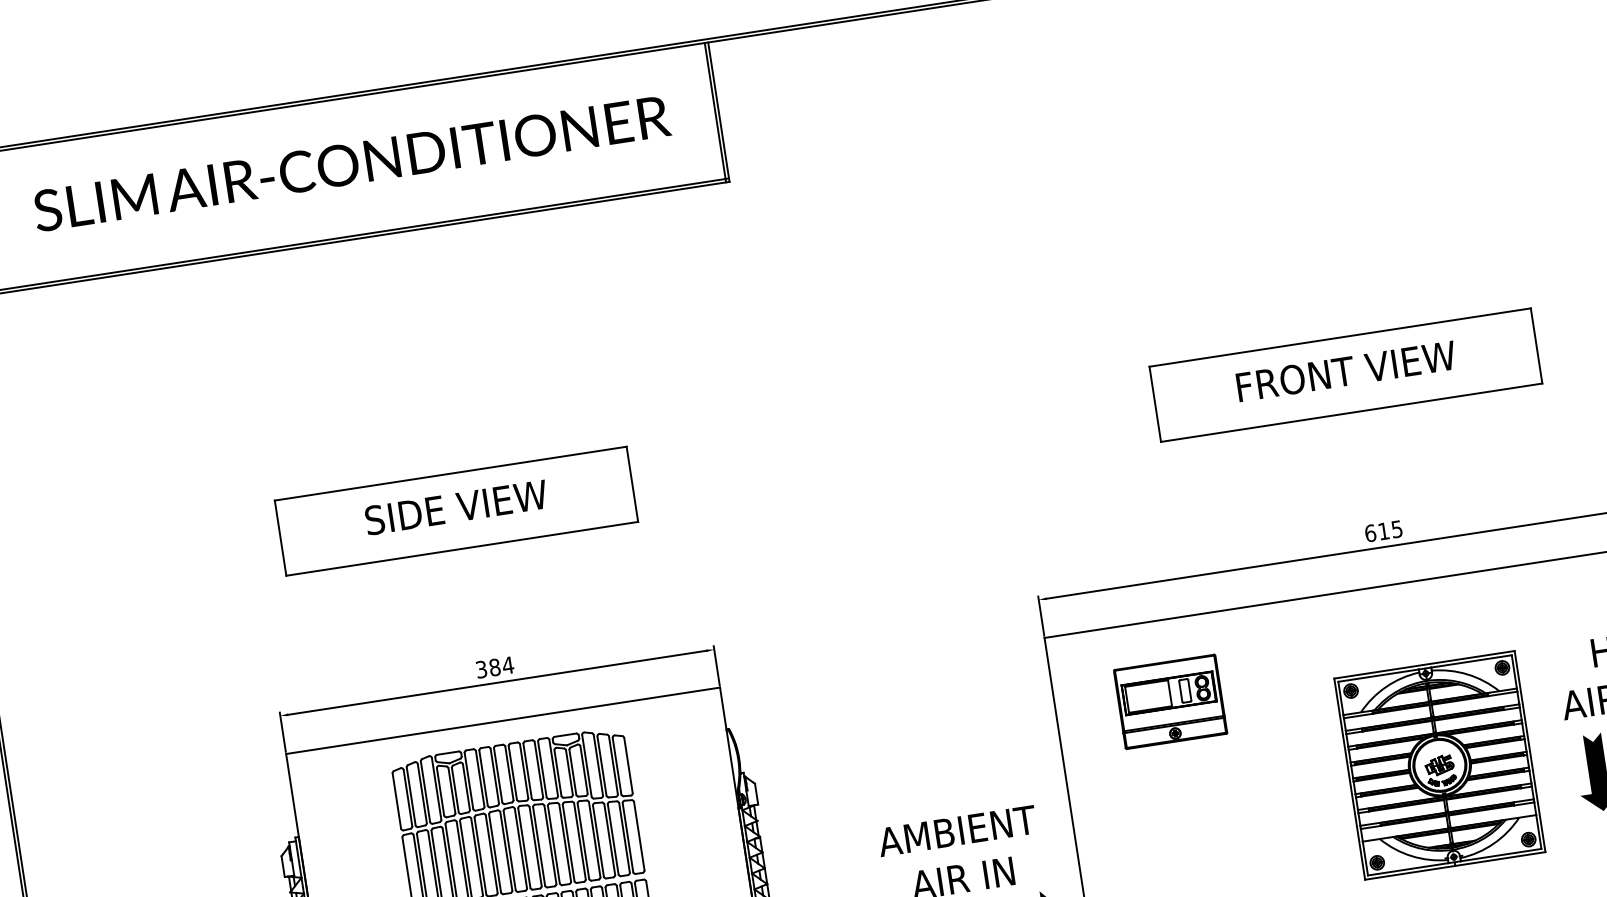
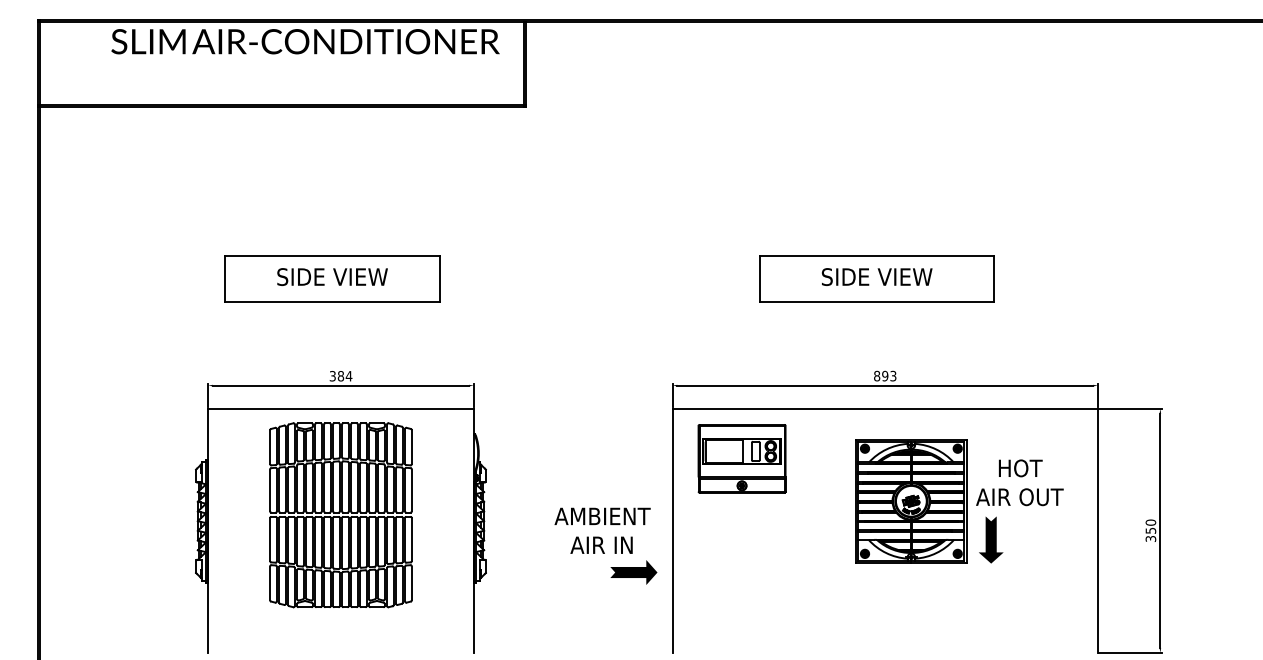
text: (351, 163) -> (305, 41), moved
text: (1346, 372) -> (877, 277), FRONT VIEW -> SIDE VIEW
text: (1384, 530) -> (885, 375), 615 -> 893
part: (1169, 701) -> (741, 458), size x1.4
part: (1440, 765) -> (911, 501), moved

